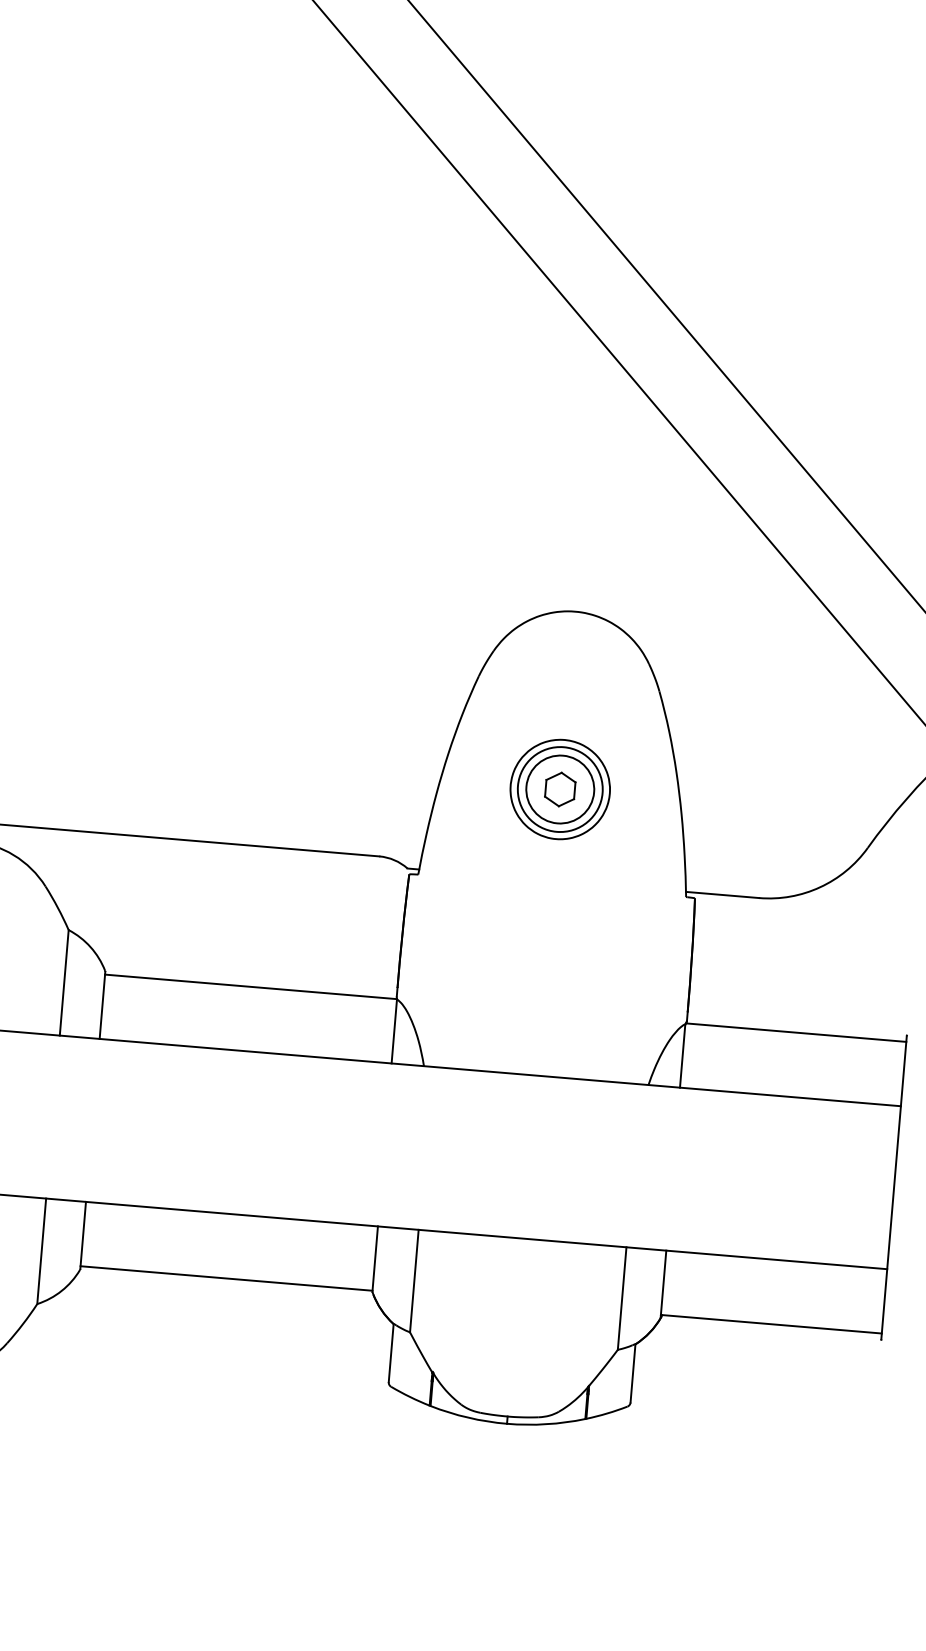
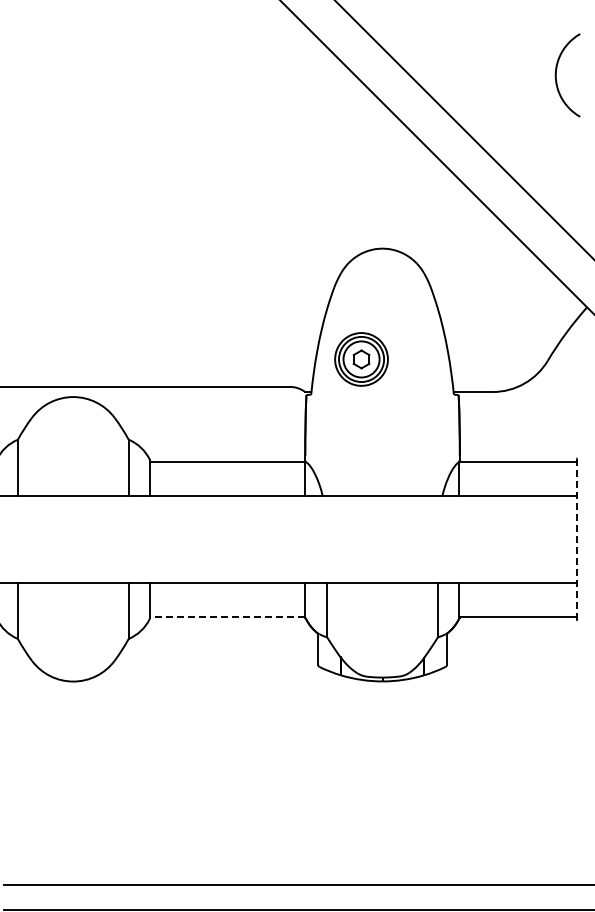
part: (560, 789) -> (361, 359), moved
line: (893, 1187) -> (576, 539), solid -> dashed
line: (226, 1279) -> (227, 617), solid -> dashed

